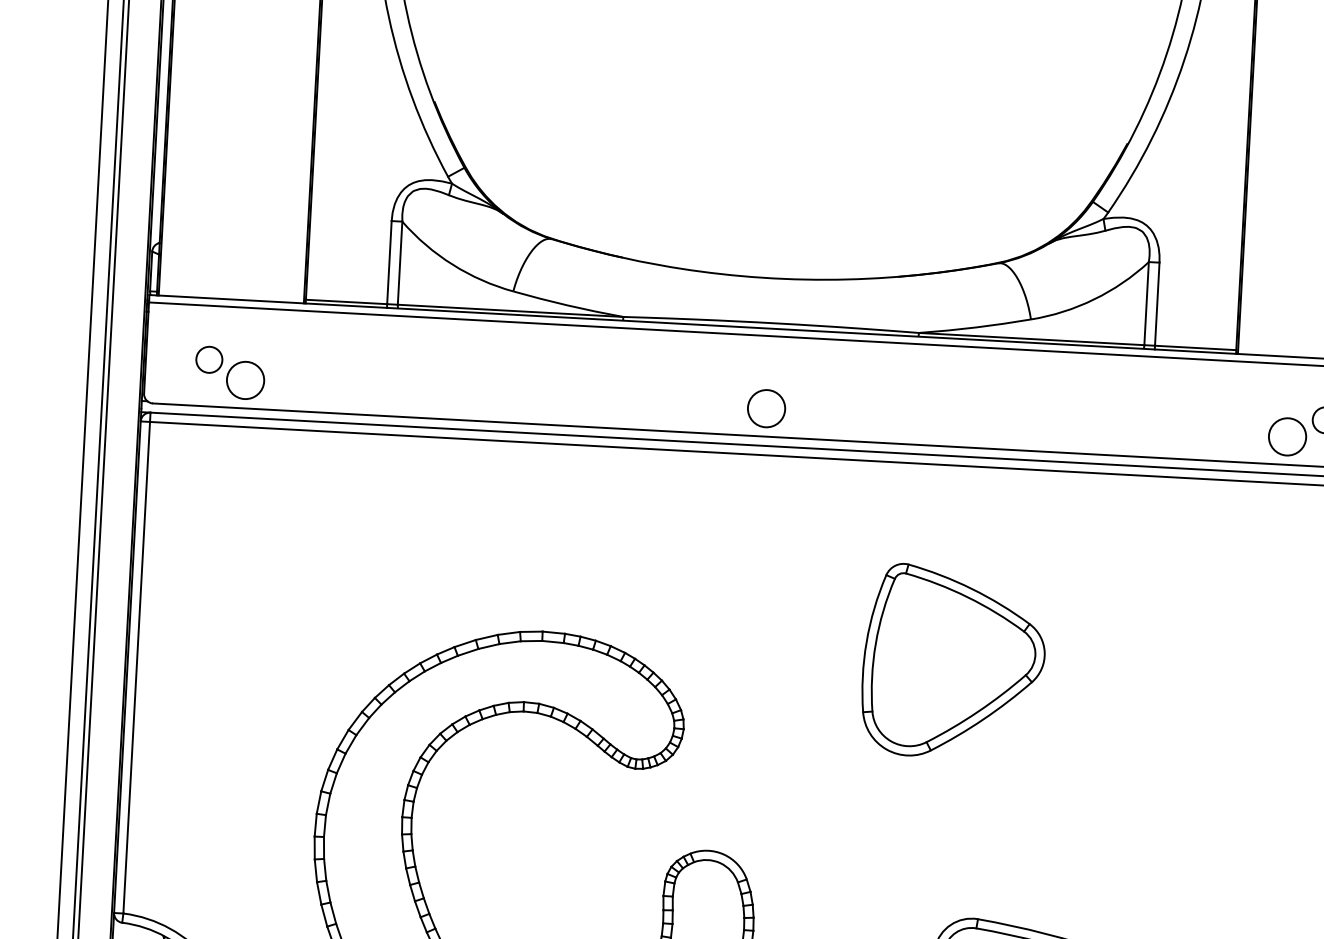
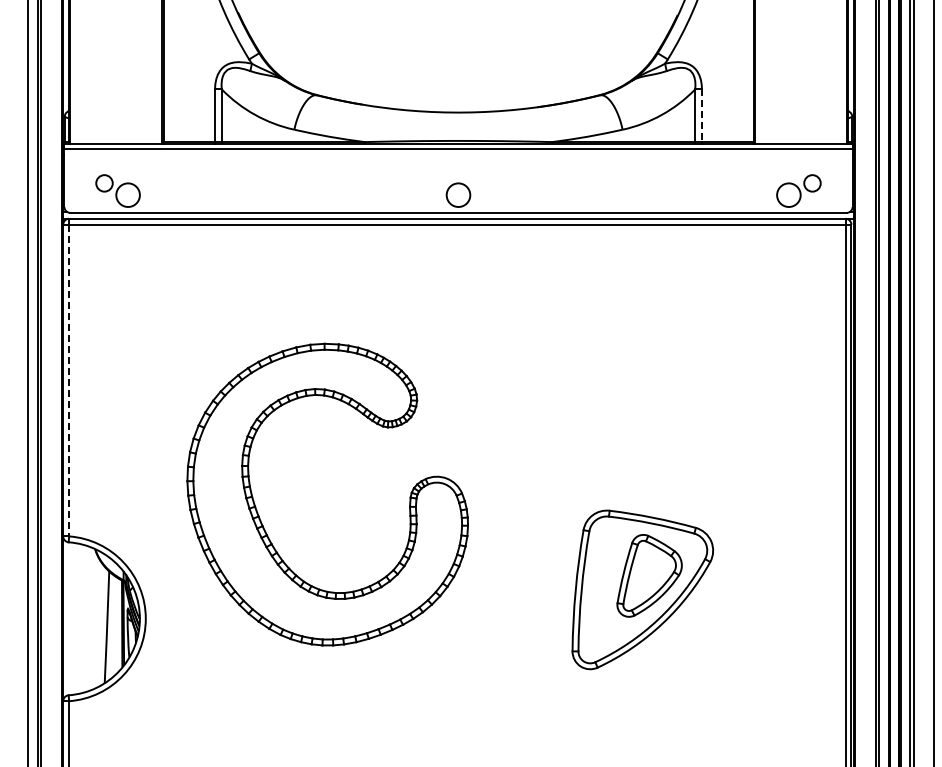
line: (1156, 305) -> (701, 116), solid -> dashed
part: (953, 661) -> (585, 348), removed
line: (137, 667) -> (69, 380), solid -> dashed

